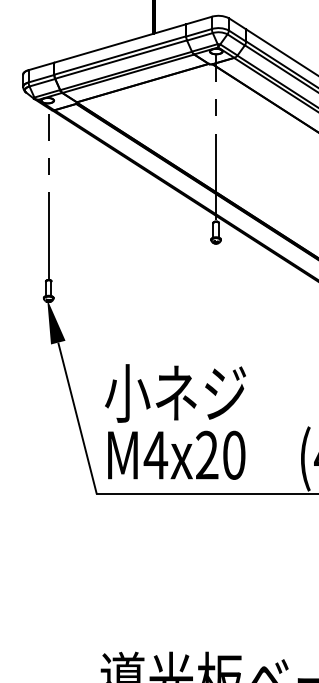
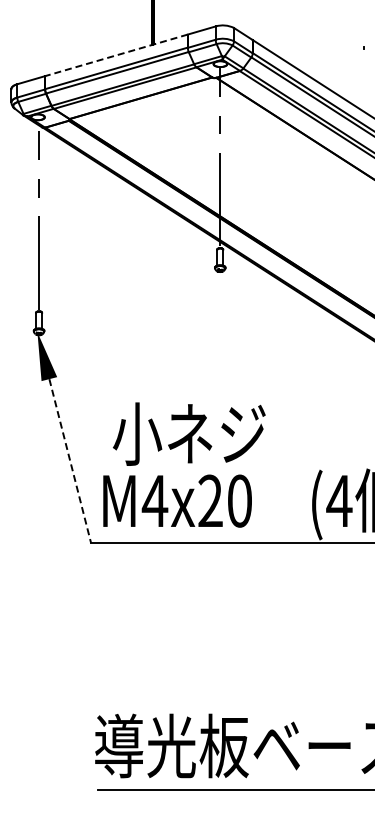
line: (120, 43) -> (116, 55), solid -> dashed
text: (175, 392) -> (189, 433), moved
line: (77, 418) -> (70, 461), solid -> dashed

